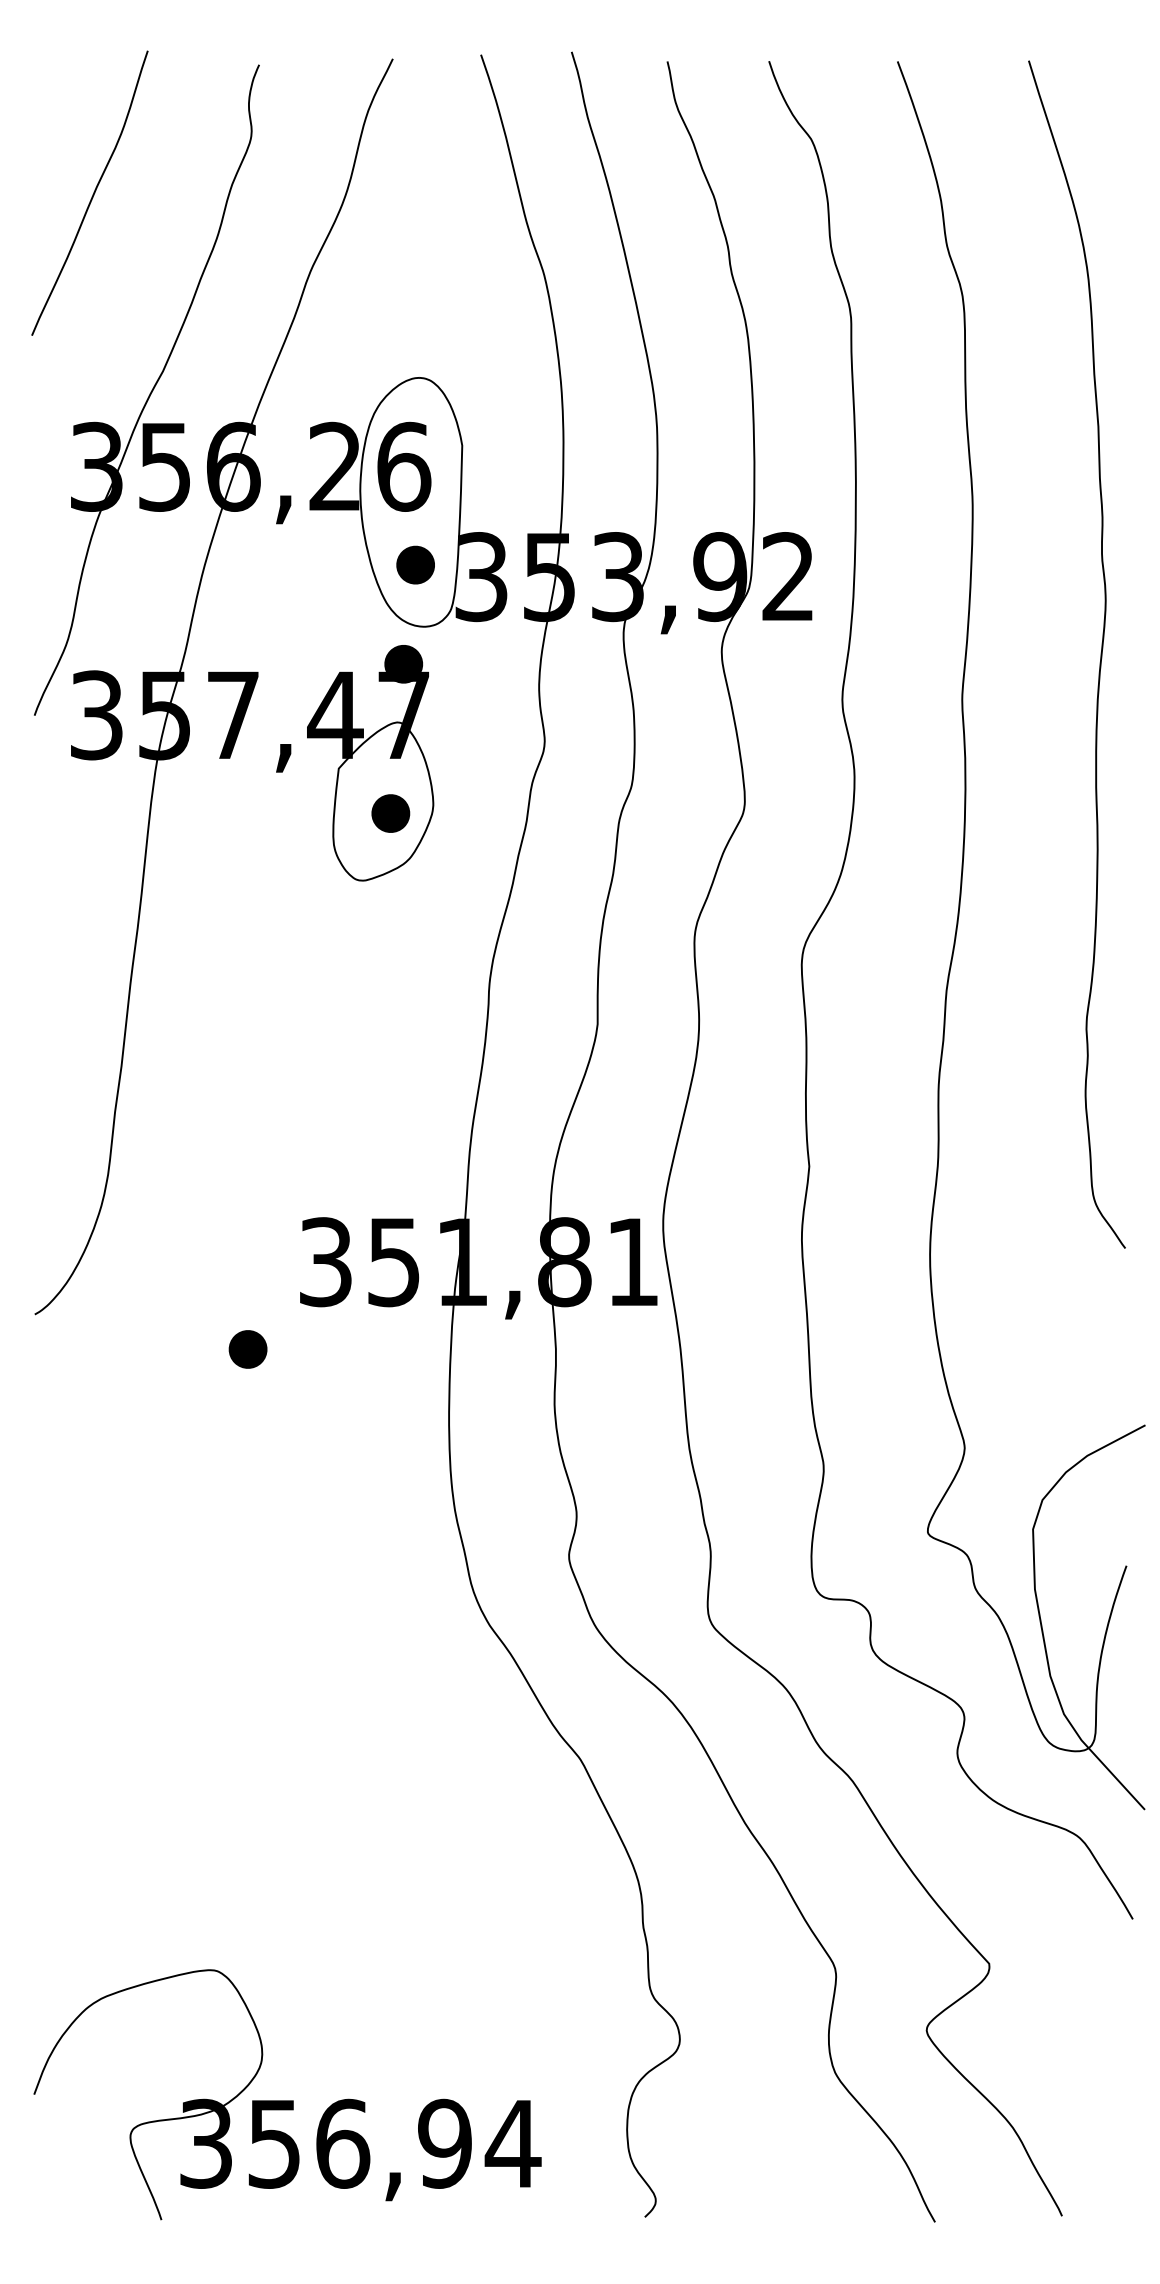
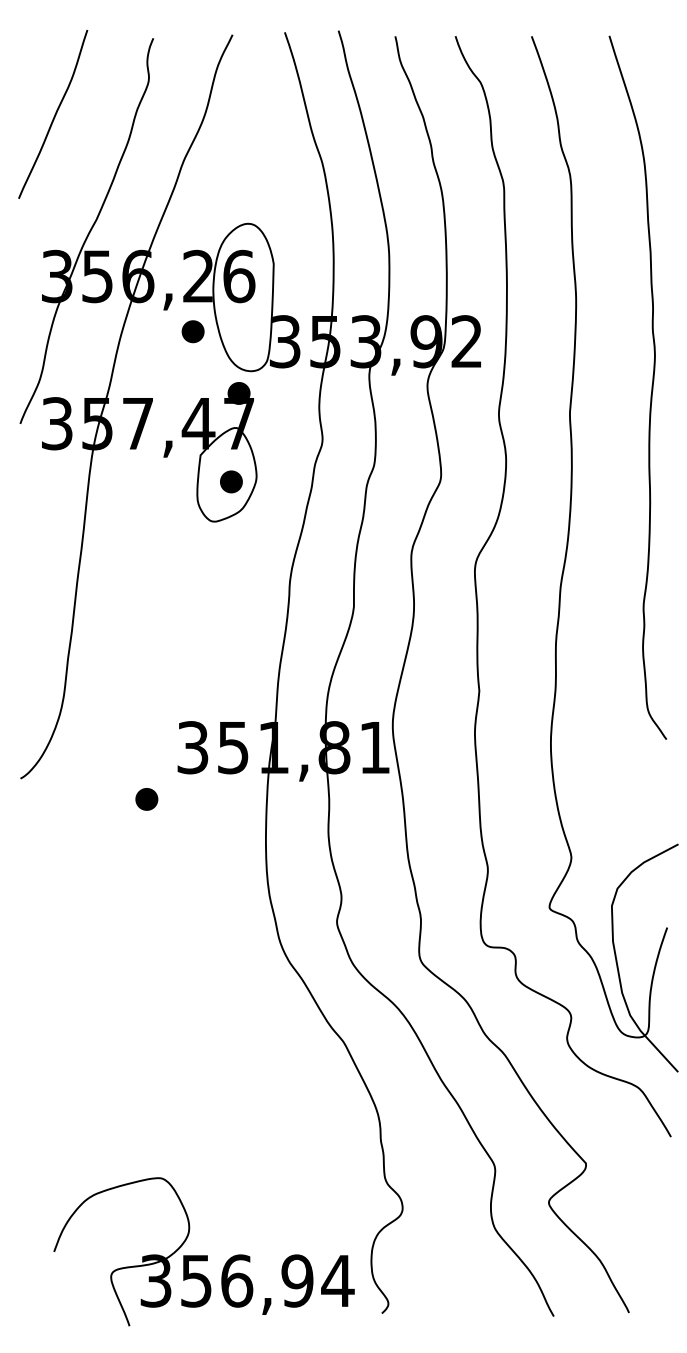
part: (414, 564) -> (192, 331), moved
part: (286, 2093) -> (203, 1251), moved

